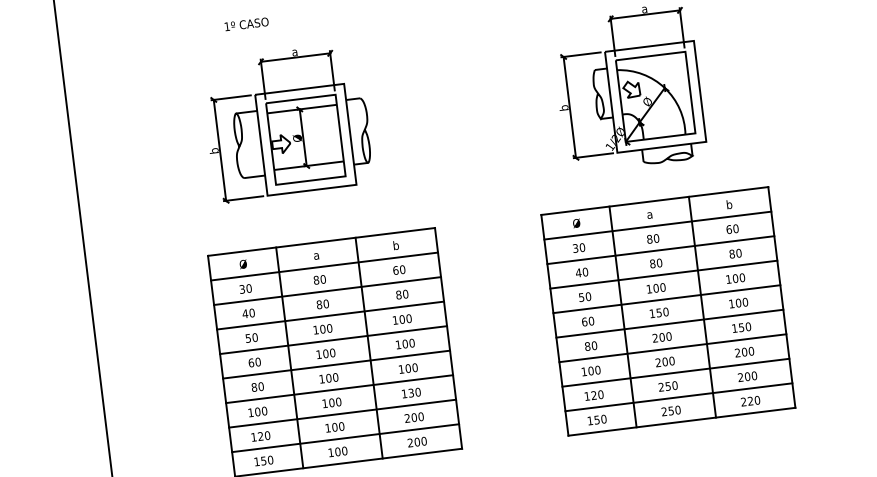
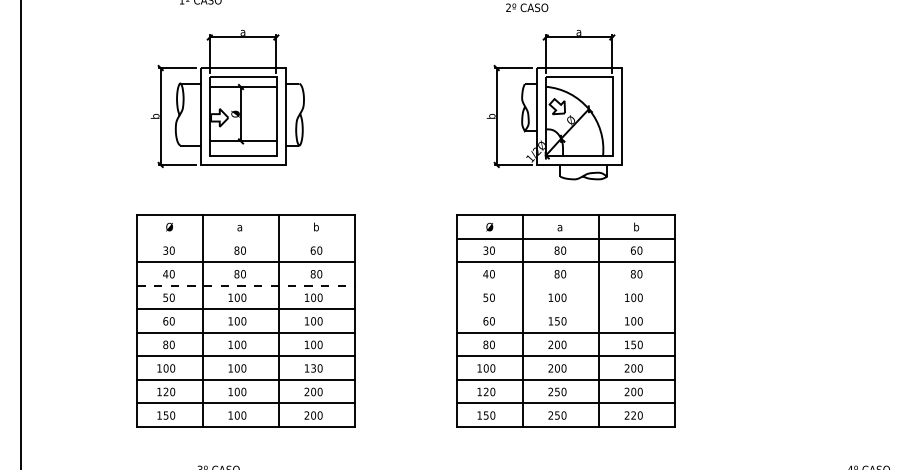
line: (324, 266) -> (246, 238), removed
line: (663, 274) -> (566, 285), removed
line: (667, 299) -> (566, 309), removed
line: (330, 315) -> (246, 285), solid -> dashed

